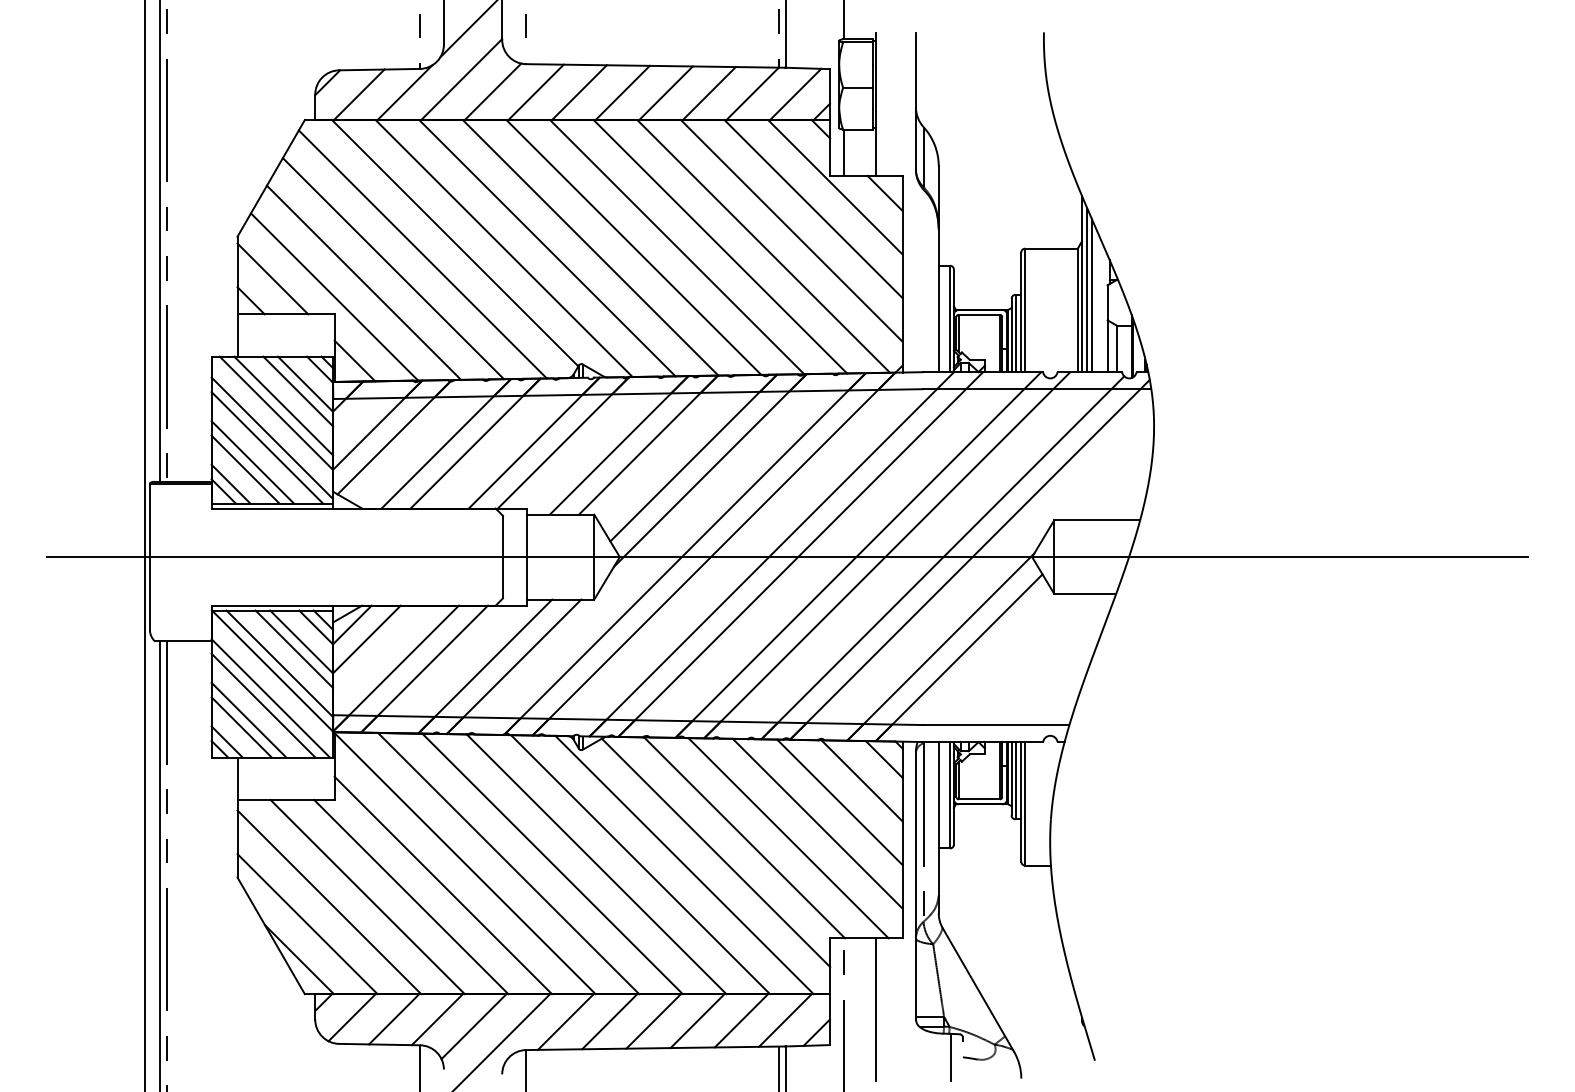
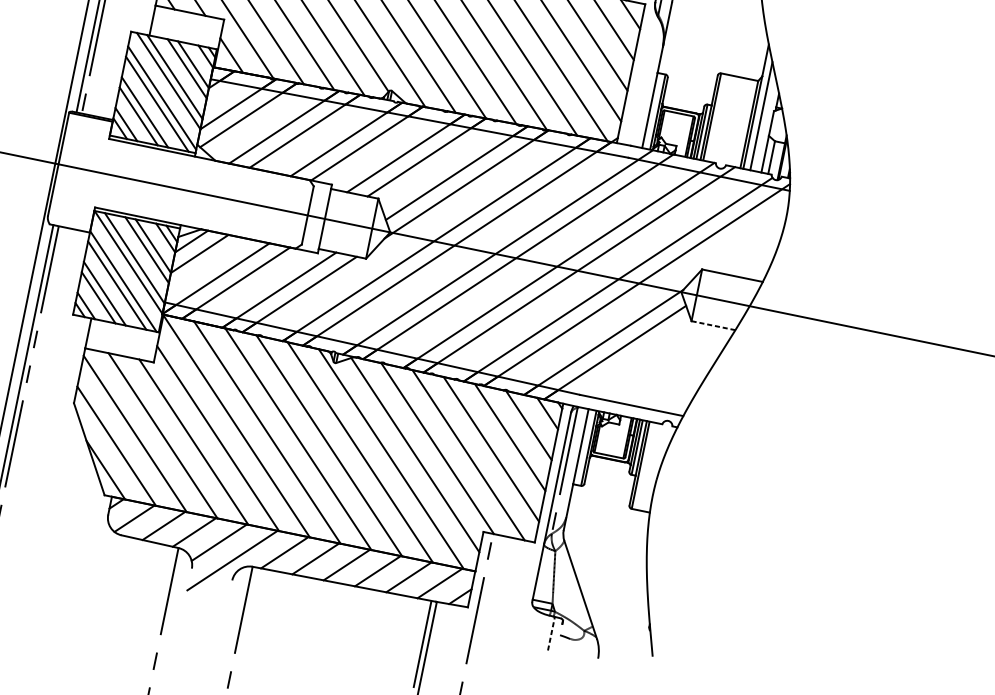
line: (1087, 290) -> (759, 111), removed
line: (1084, 593) -> (713, 325), solid -> dashed
line: (875, 1009) -> (505, 588), removed
line: (950, 1057) -> (551, 633), solid -> dashed

